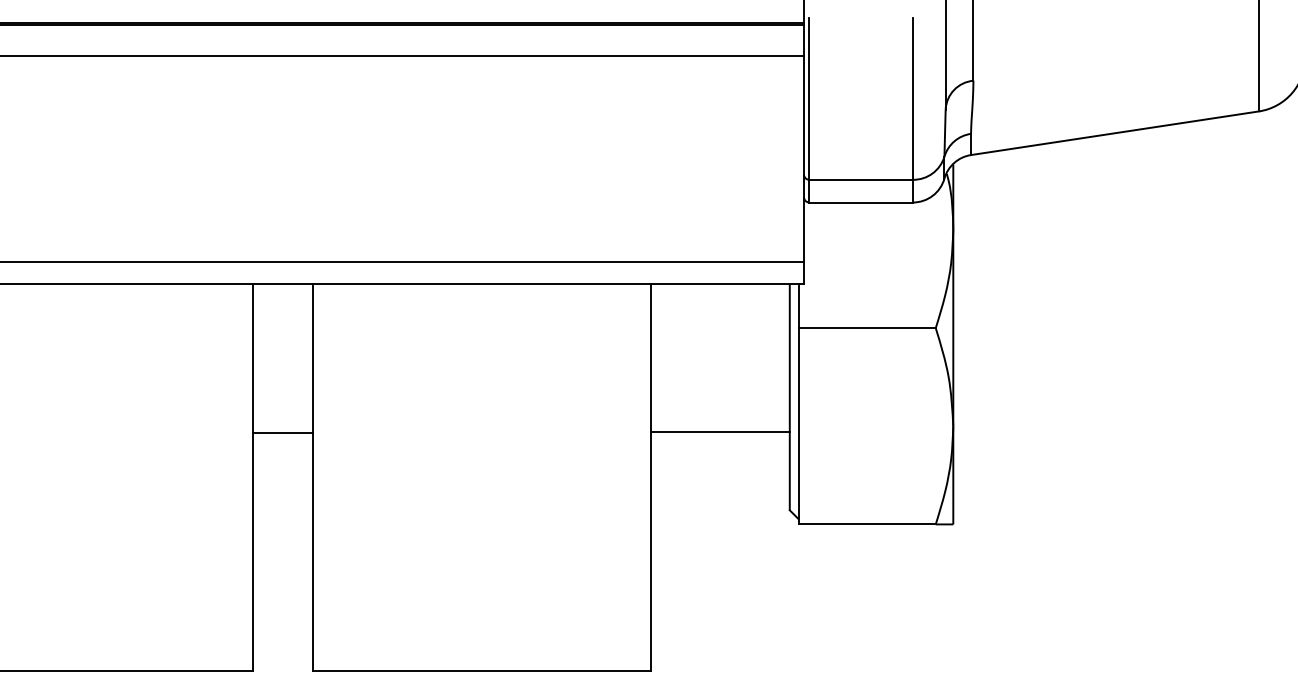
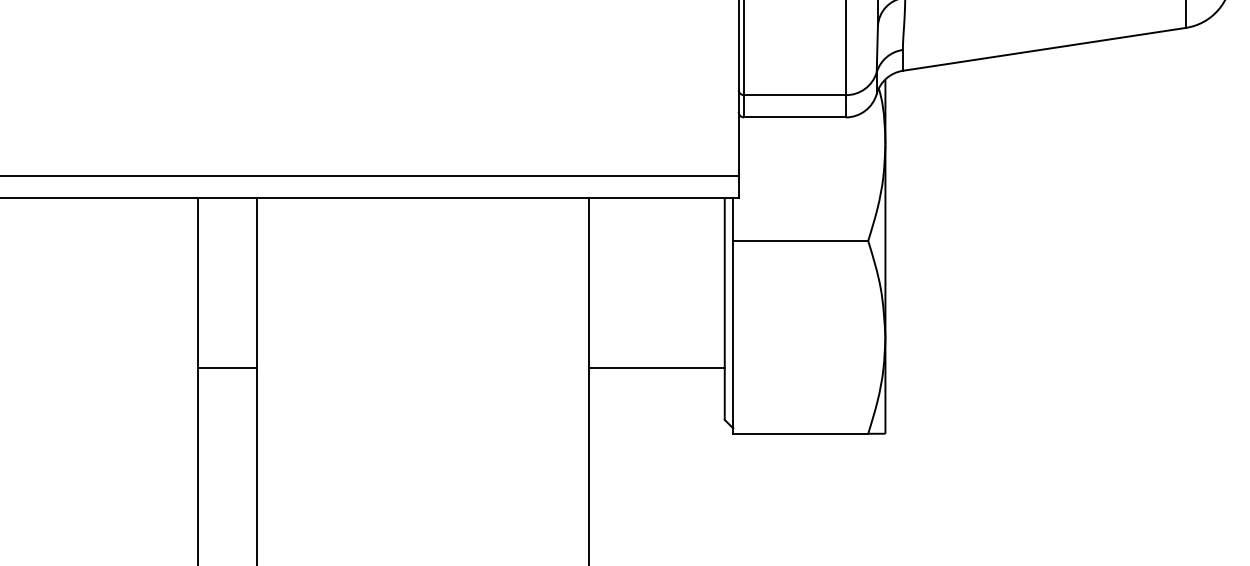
line: (720, 432) -> (656, 368), moved
line: (283, 433) -> (227, 368), moved

